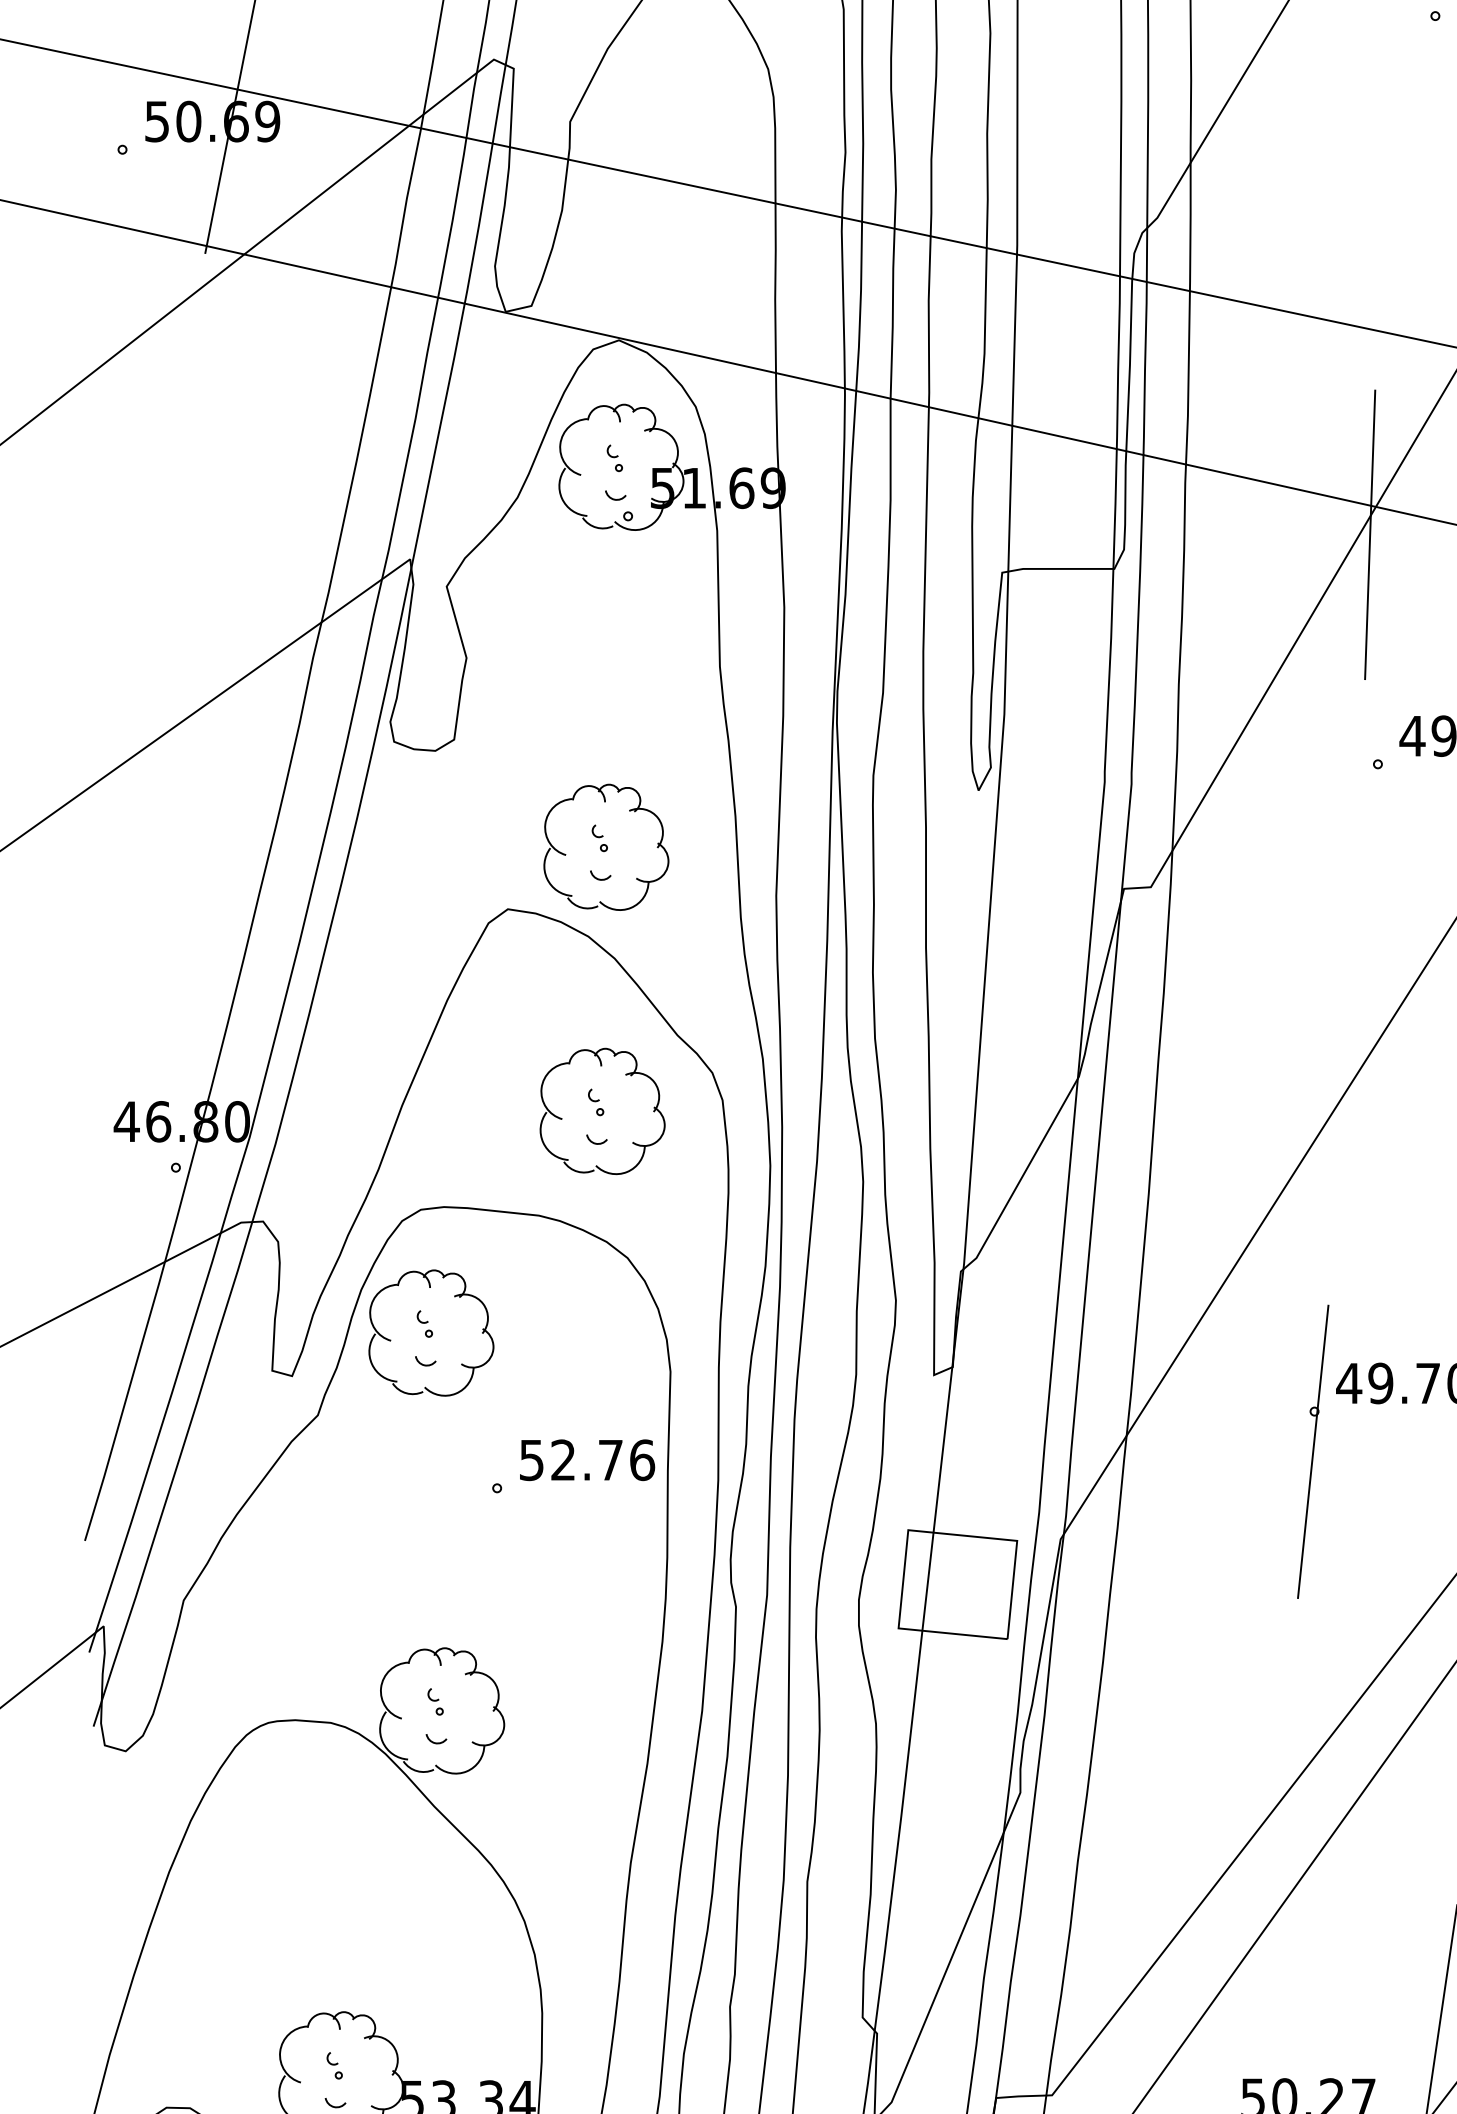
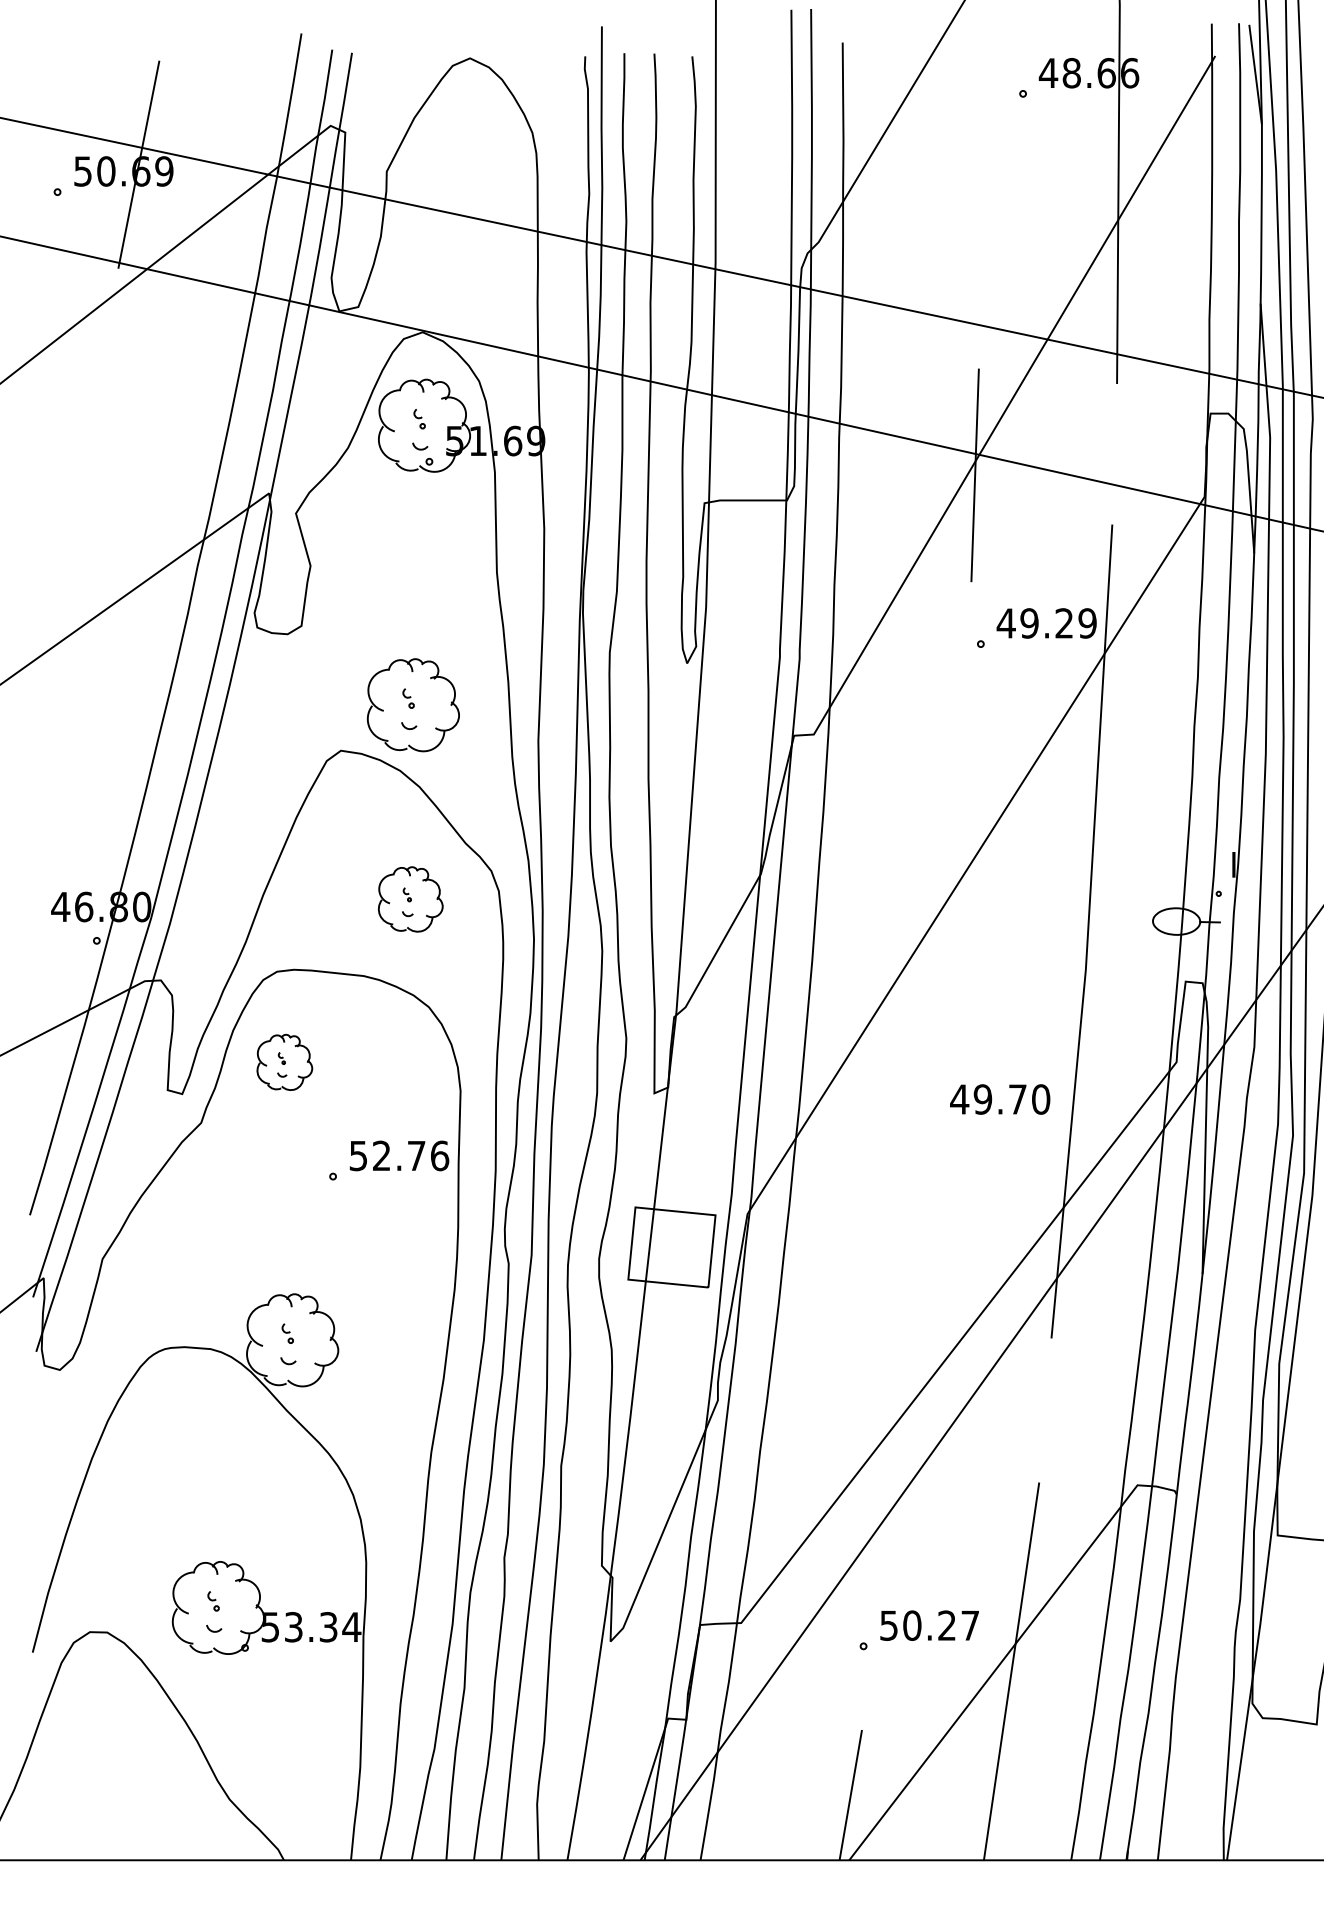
part: (602, 1111) -> (410, 899), size x0.7
part: (431, 1333) -> (284, 1062), size x0.6
part: (1313, 1451) -> (933, 1149), removed

